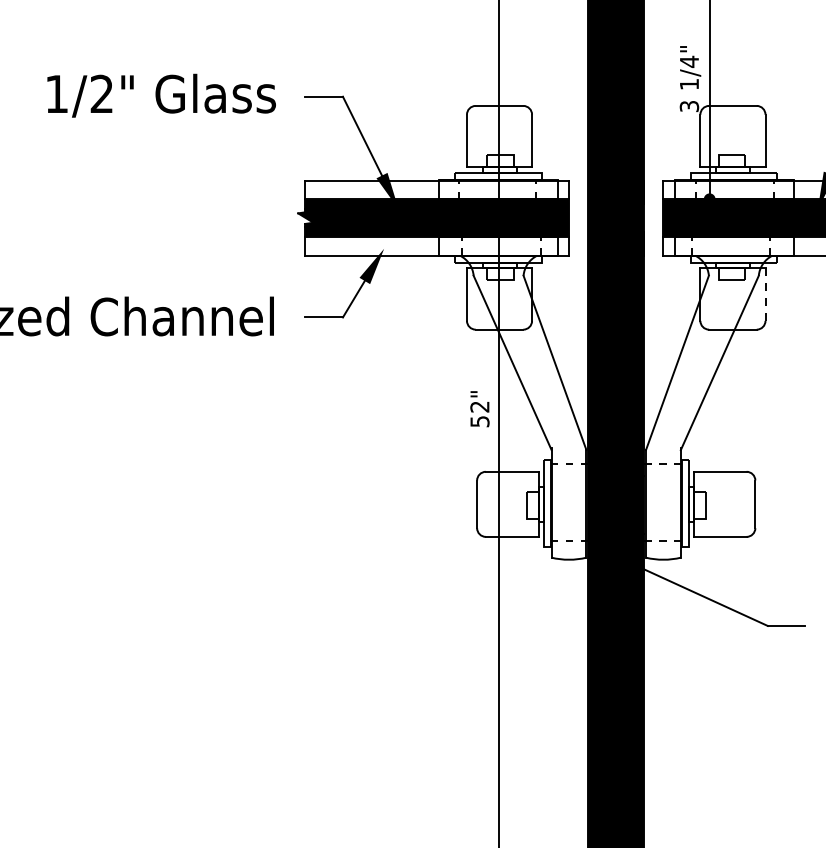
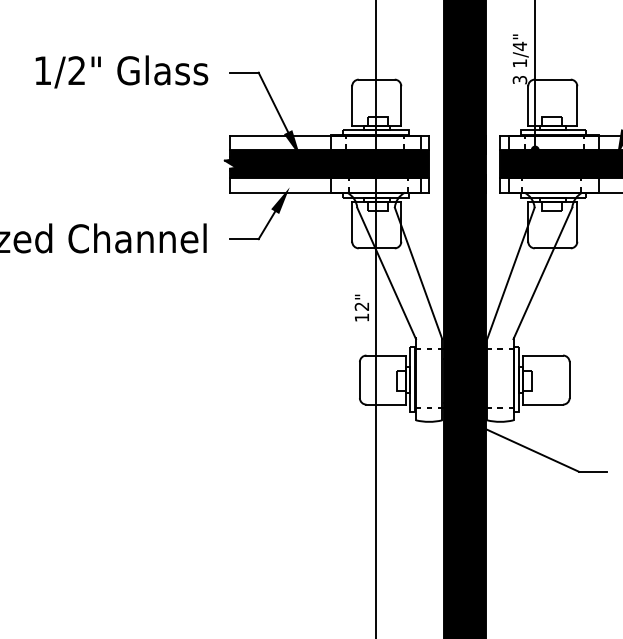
line: (765, 294) -> (577, 221), dashed -> solid
text: (479, 421) -> (361, 317), 52" -> 12"

